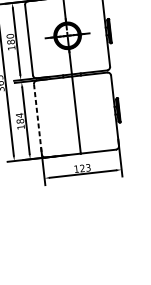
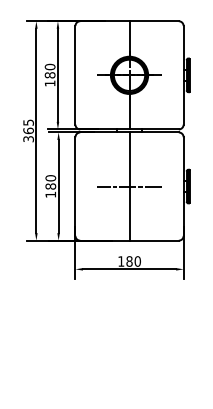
text: (19, 115) -> (50, 178), 184 -> 180
line: (76, 115) -> (129, 186), added
line: (38, 120) -> (75, 187), dashed -> solid
text: (85, 168) -> (133, 261), 123 -> 180

